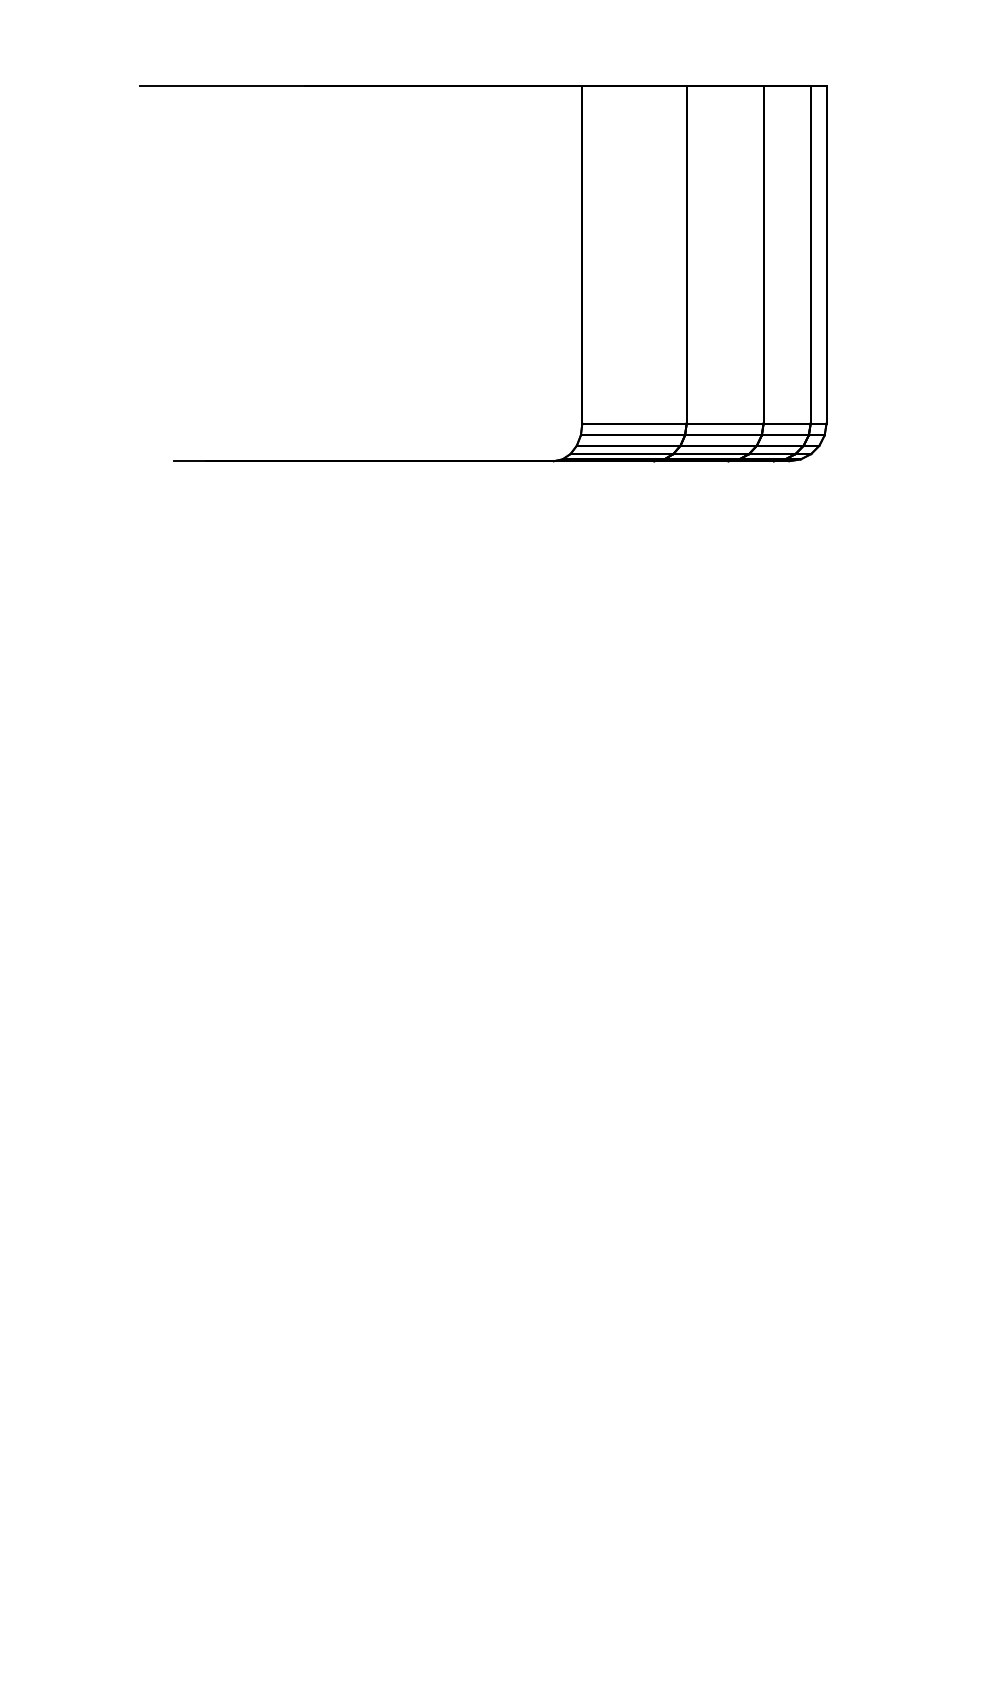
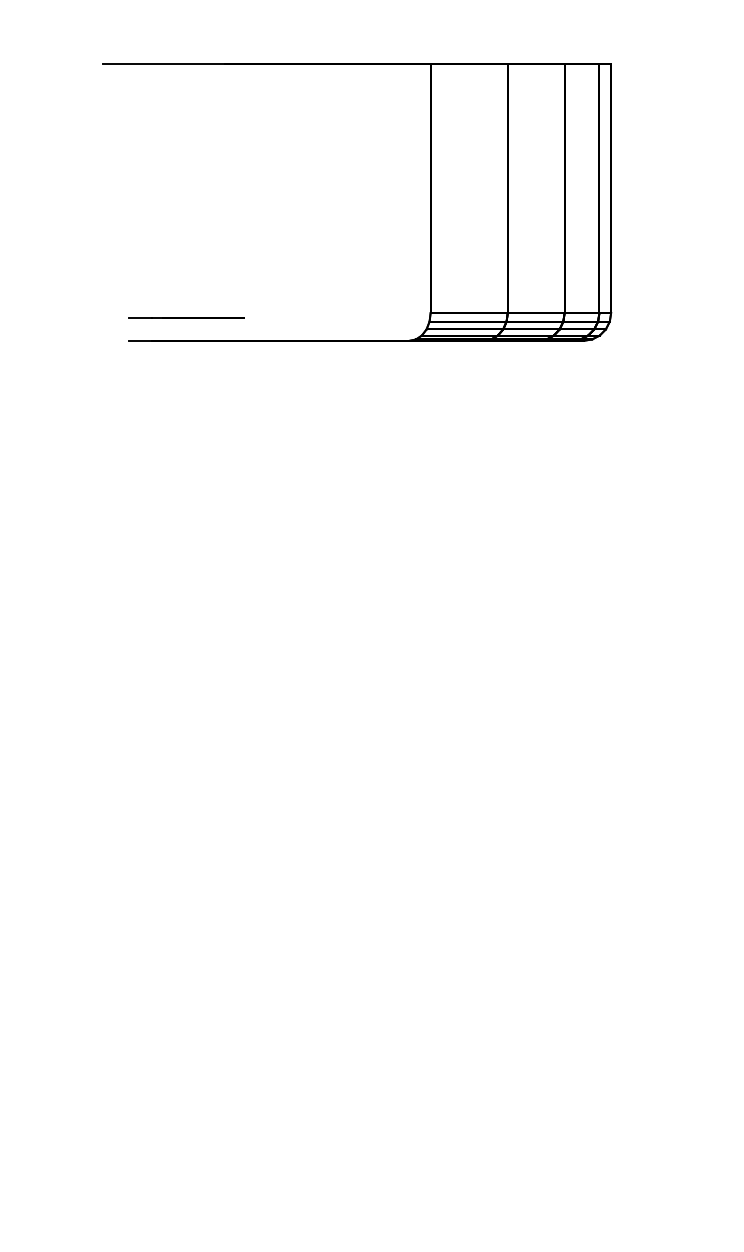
line: (251, 429) -> (186, 317), added

